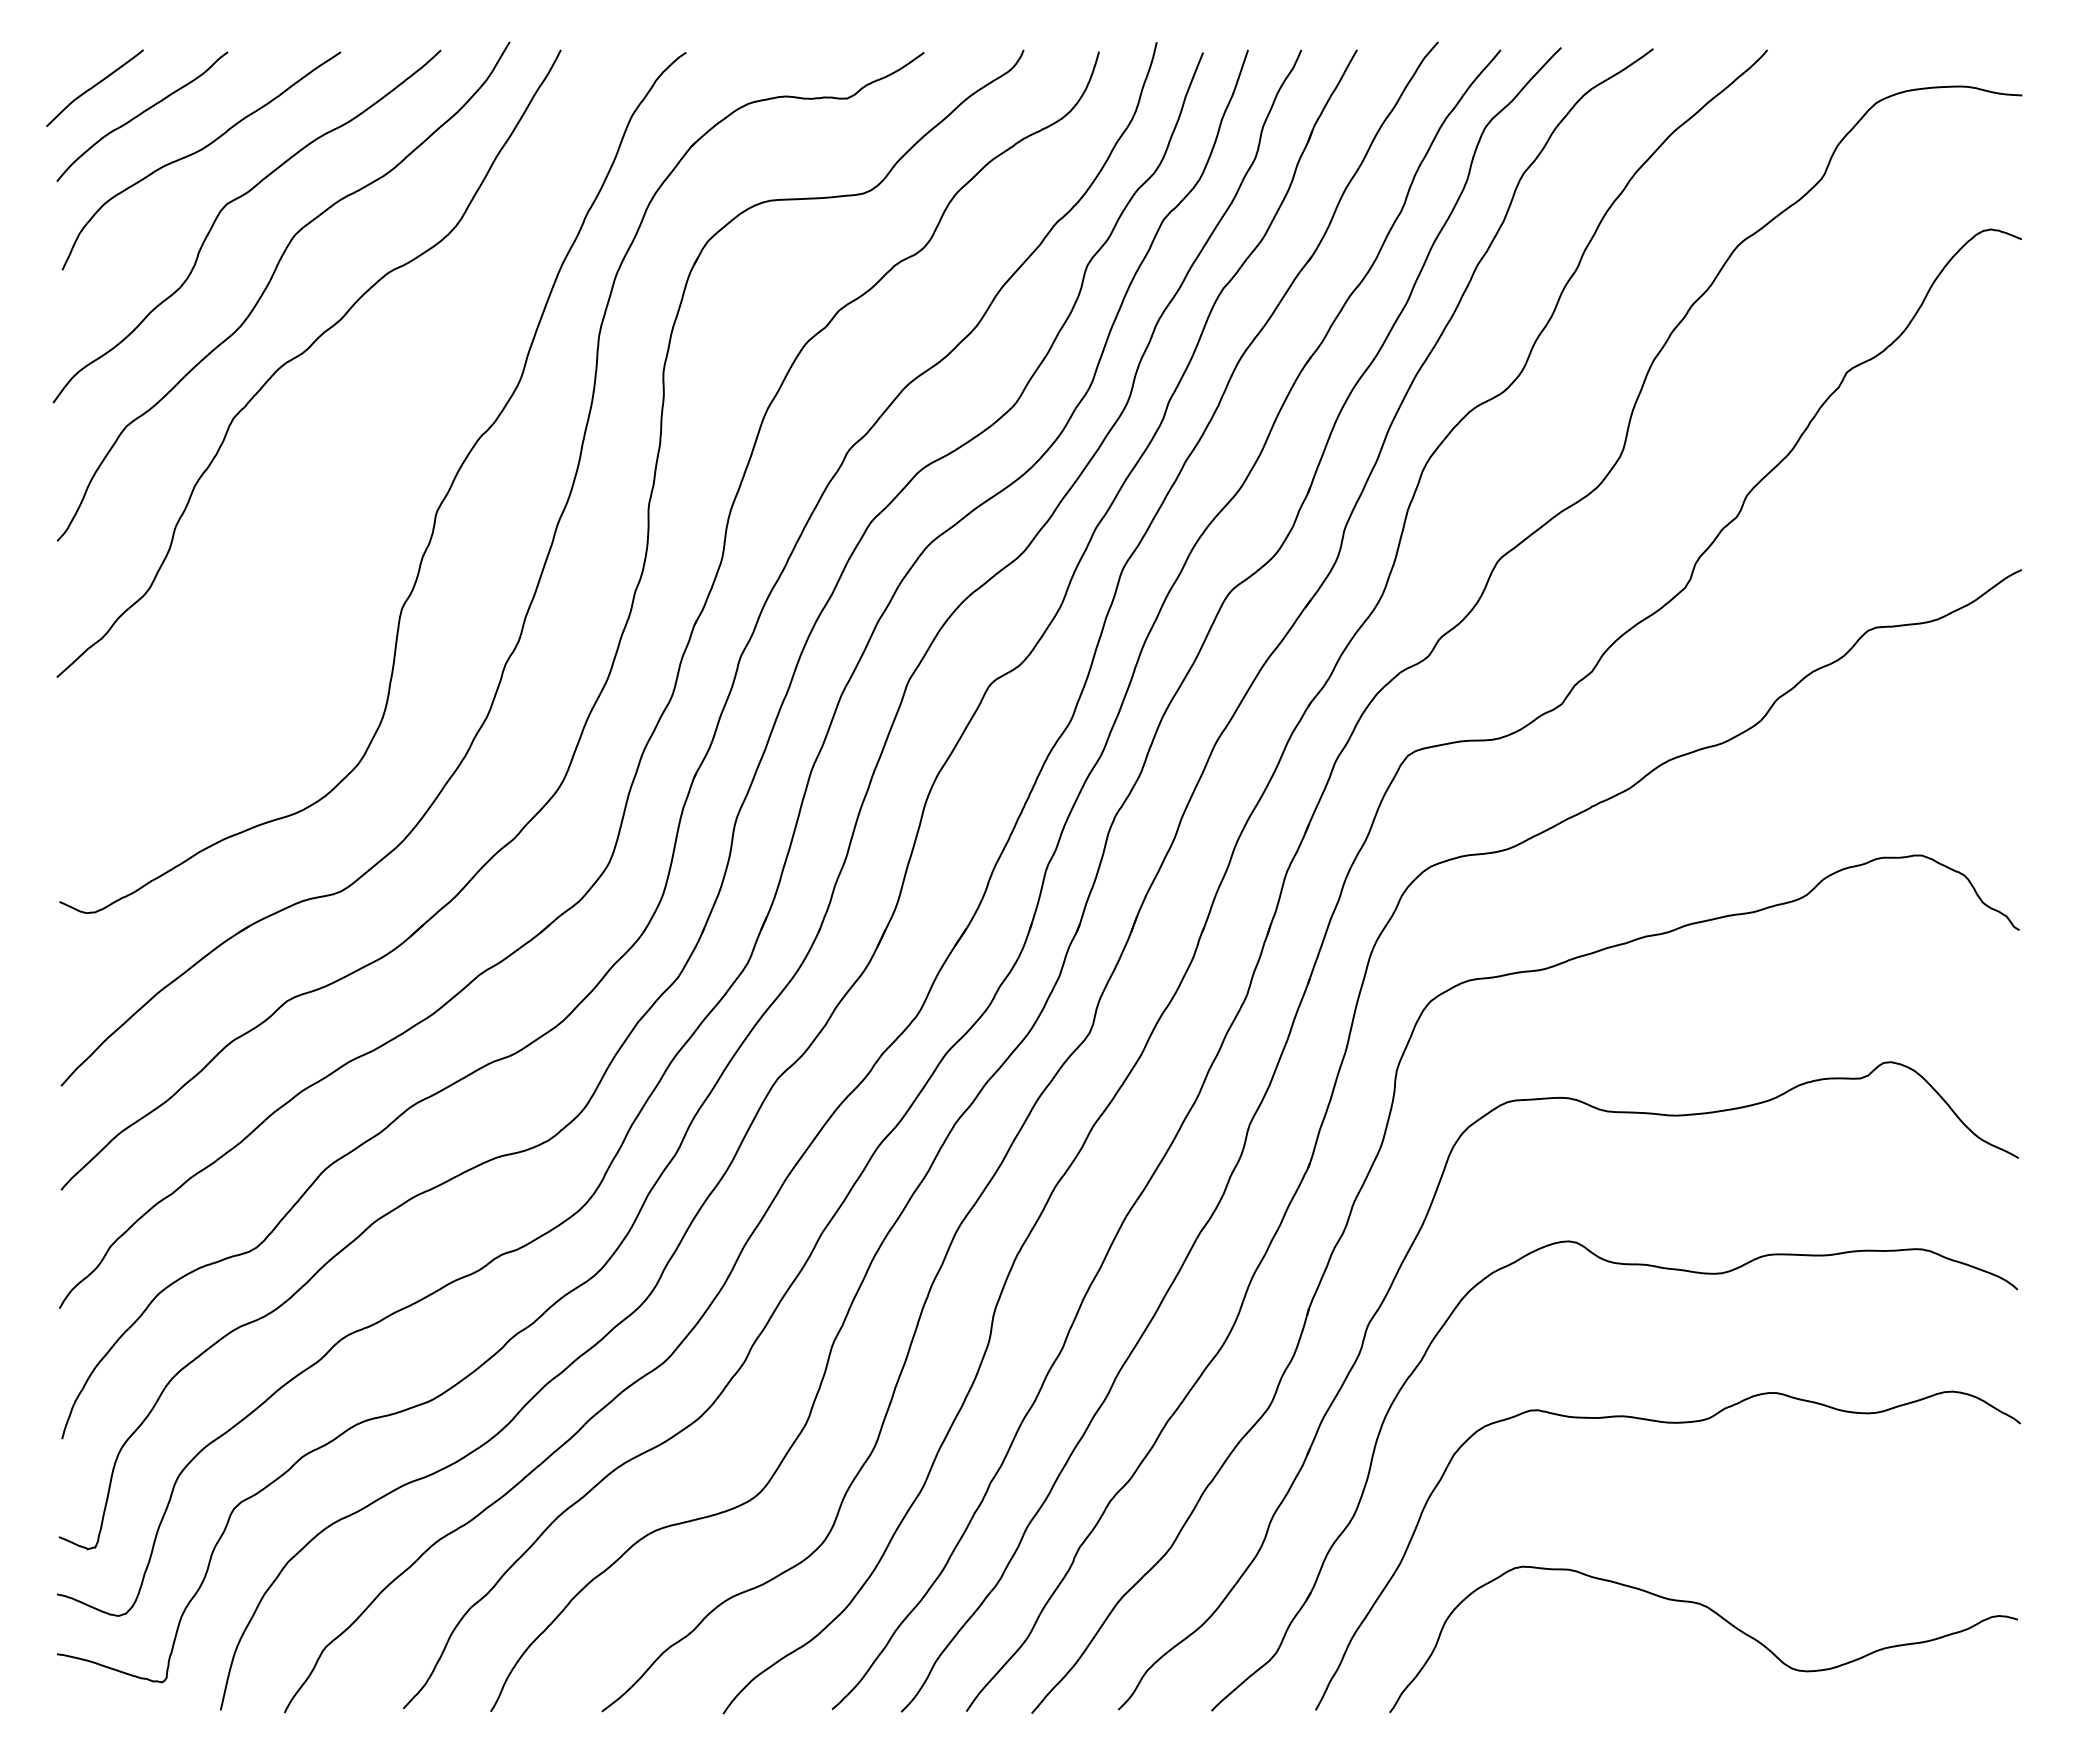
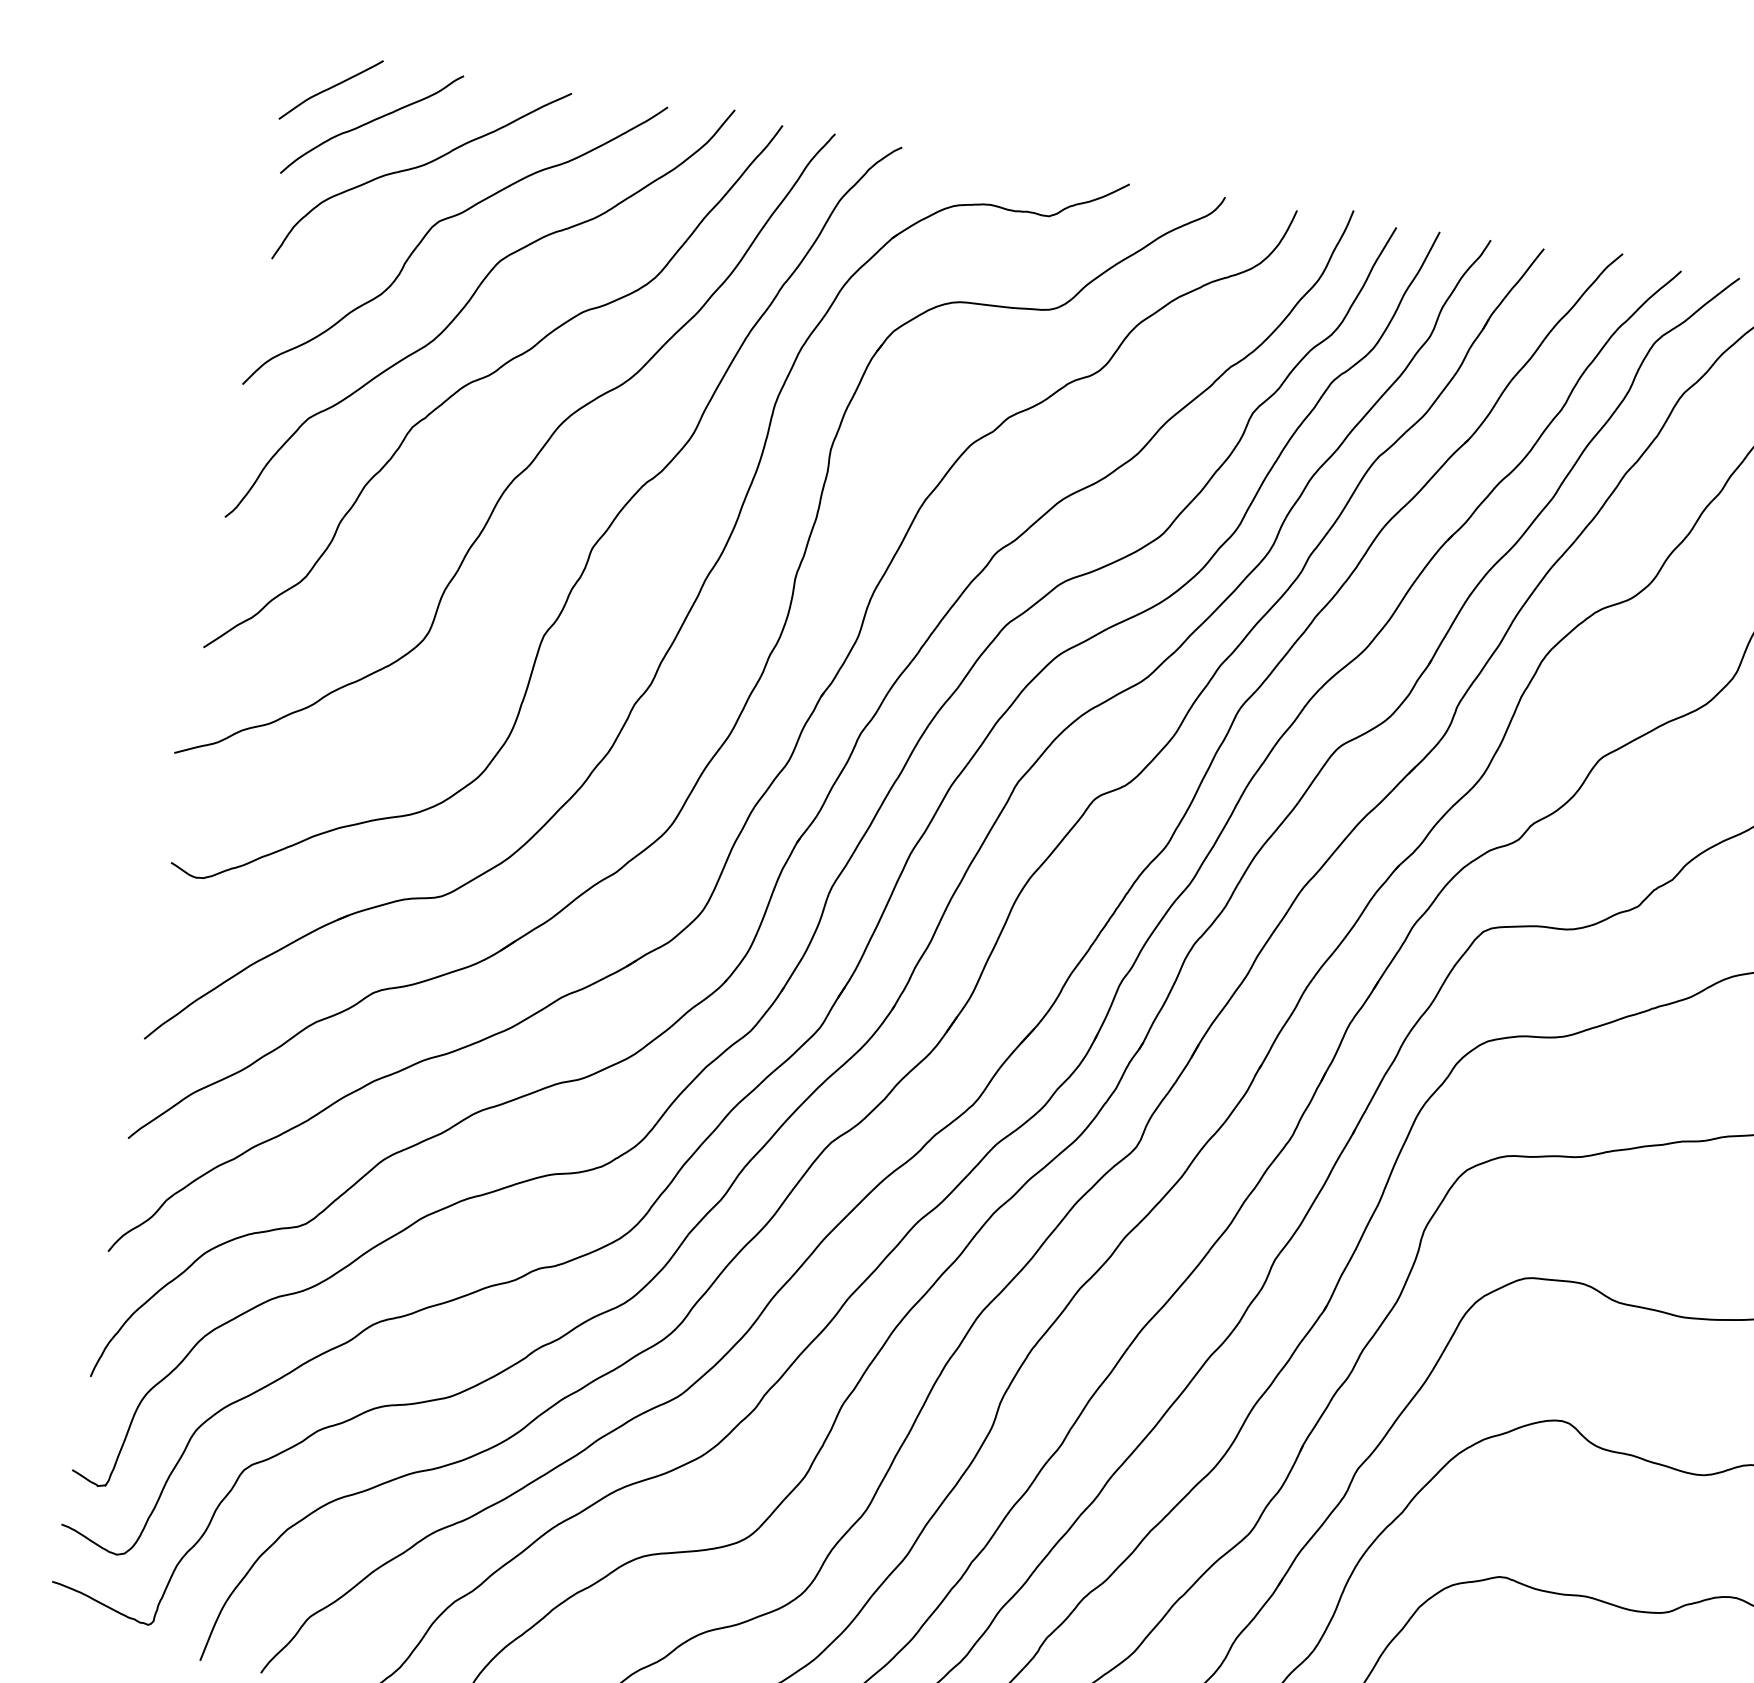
curve: (358, 436) -> (529, 463), added

